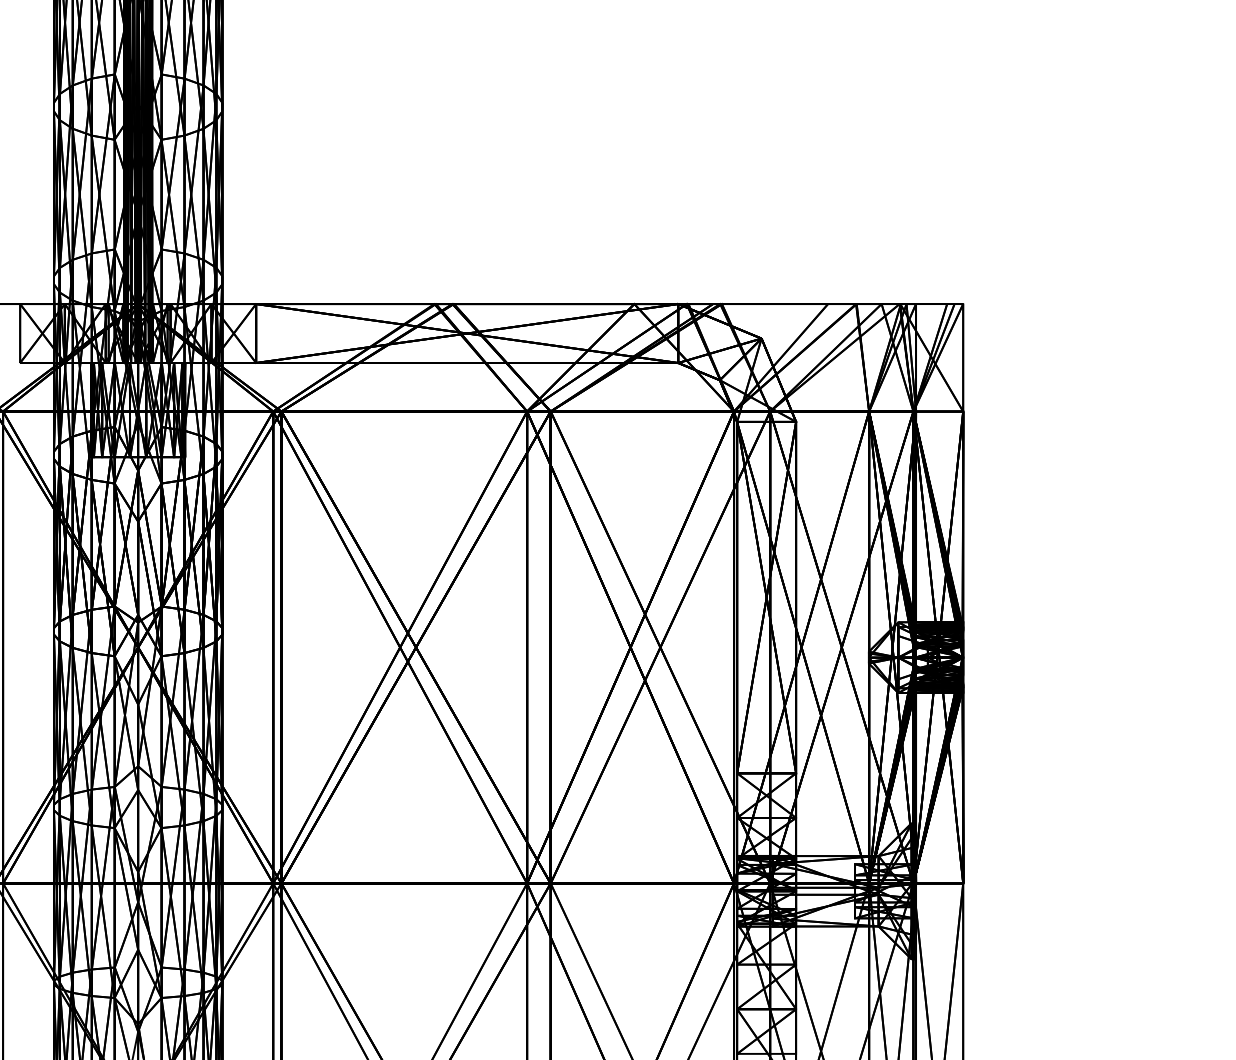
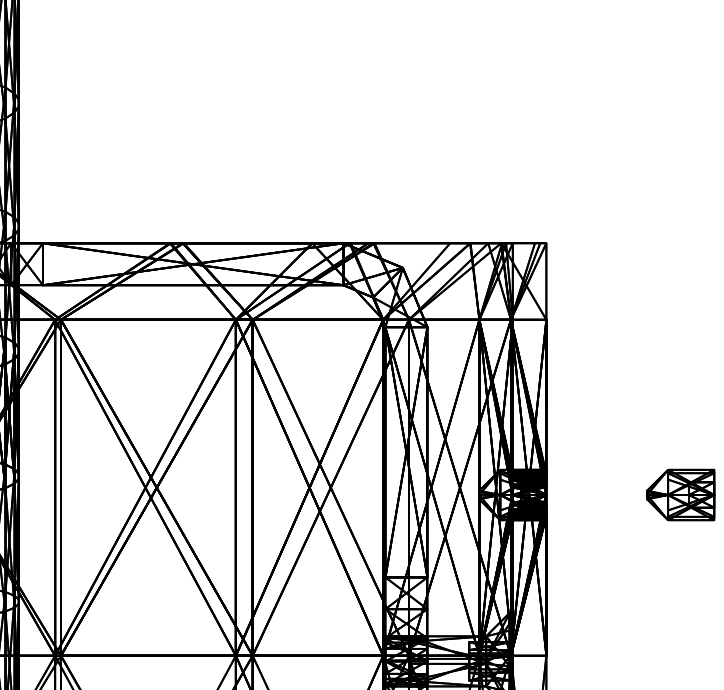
part: (1151, 657) -> (680, 494), added

